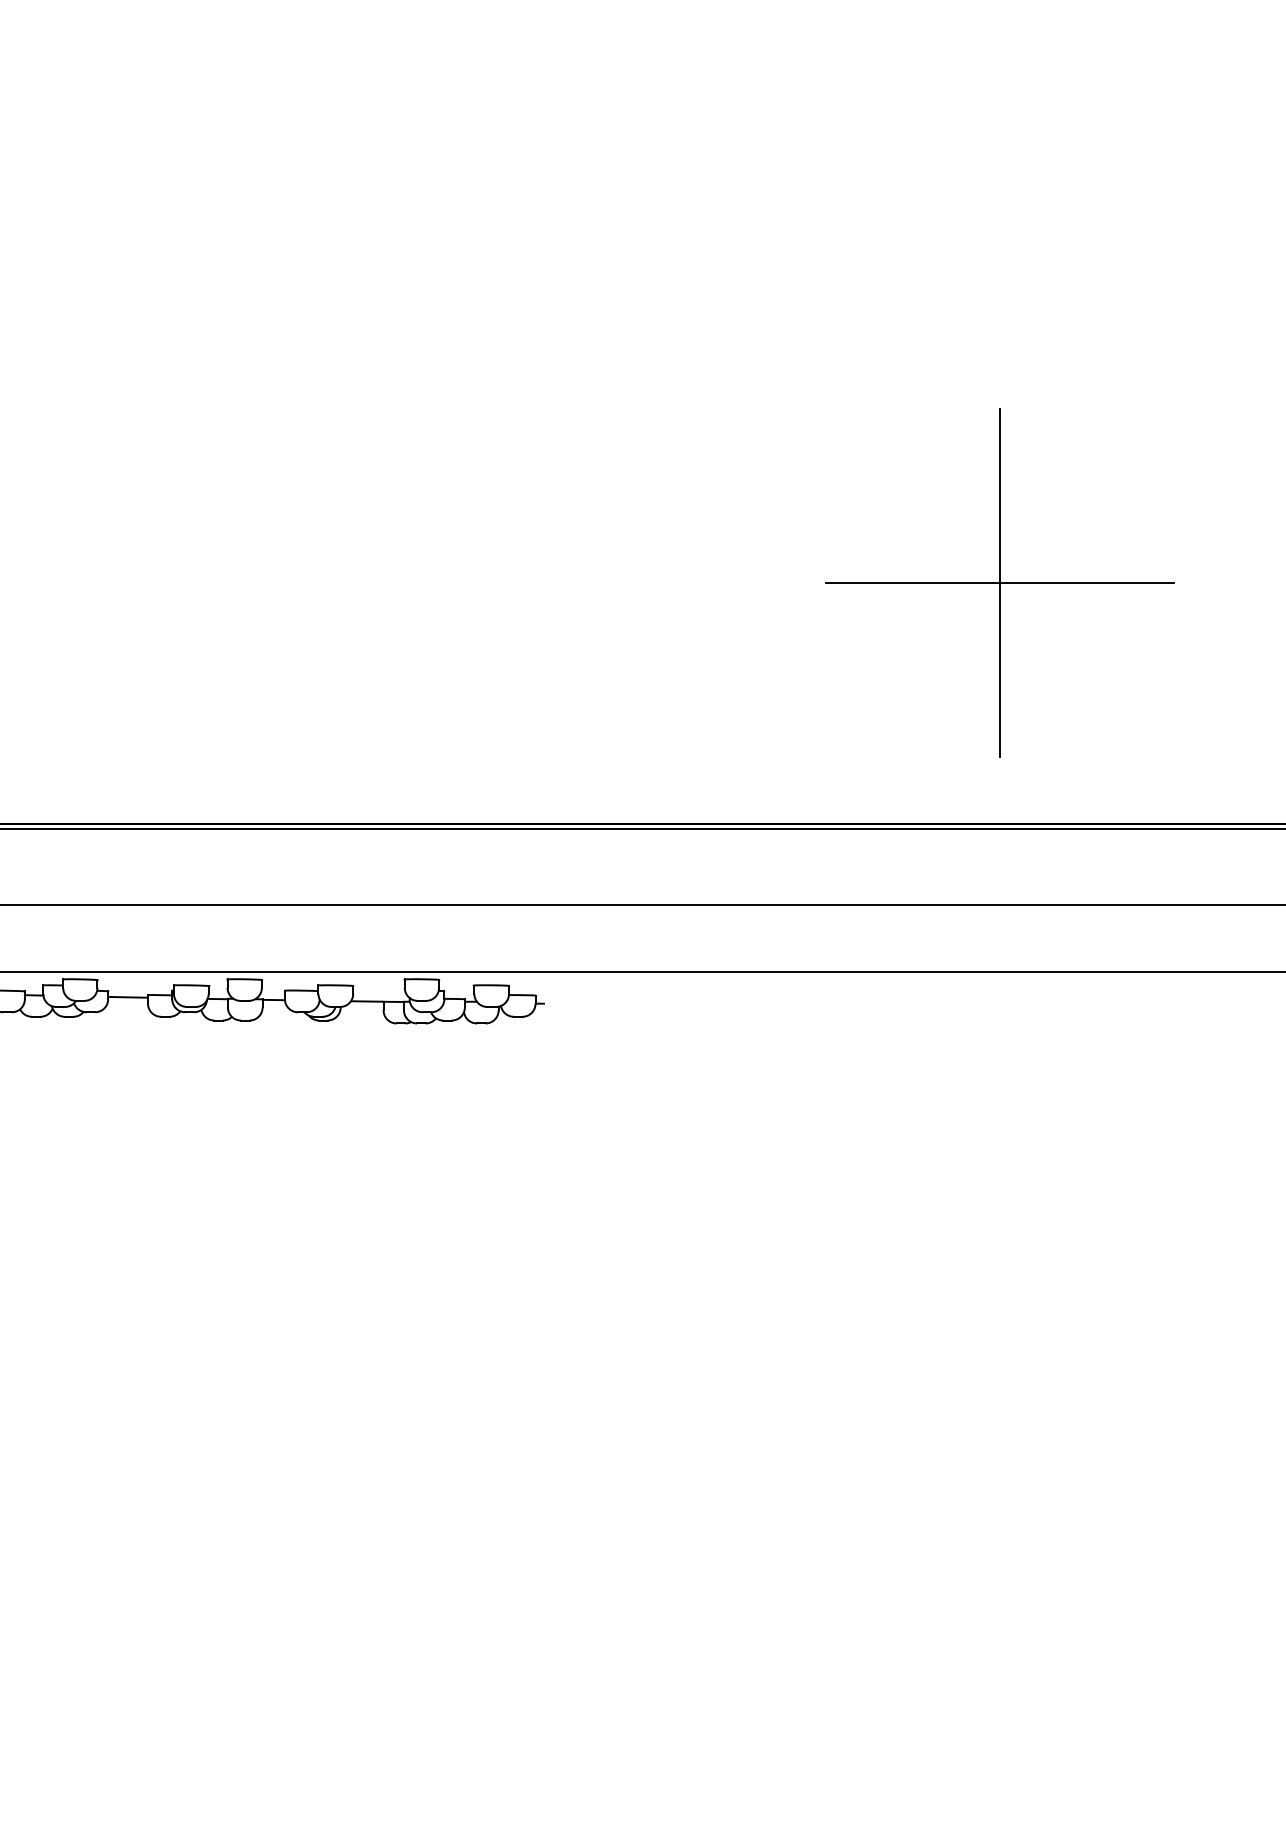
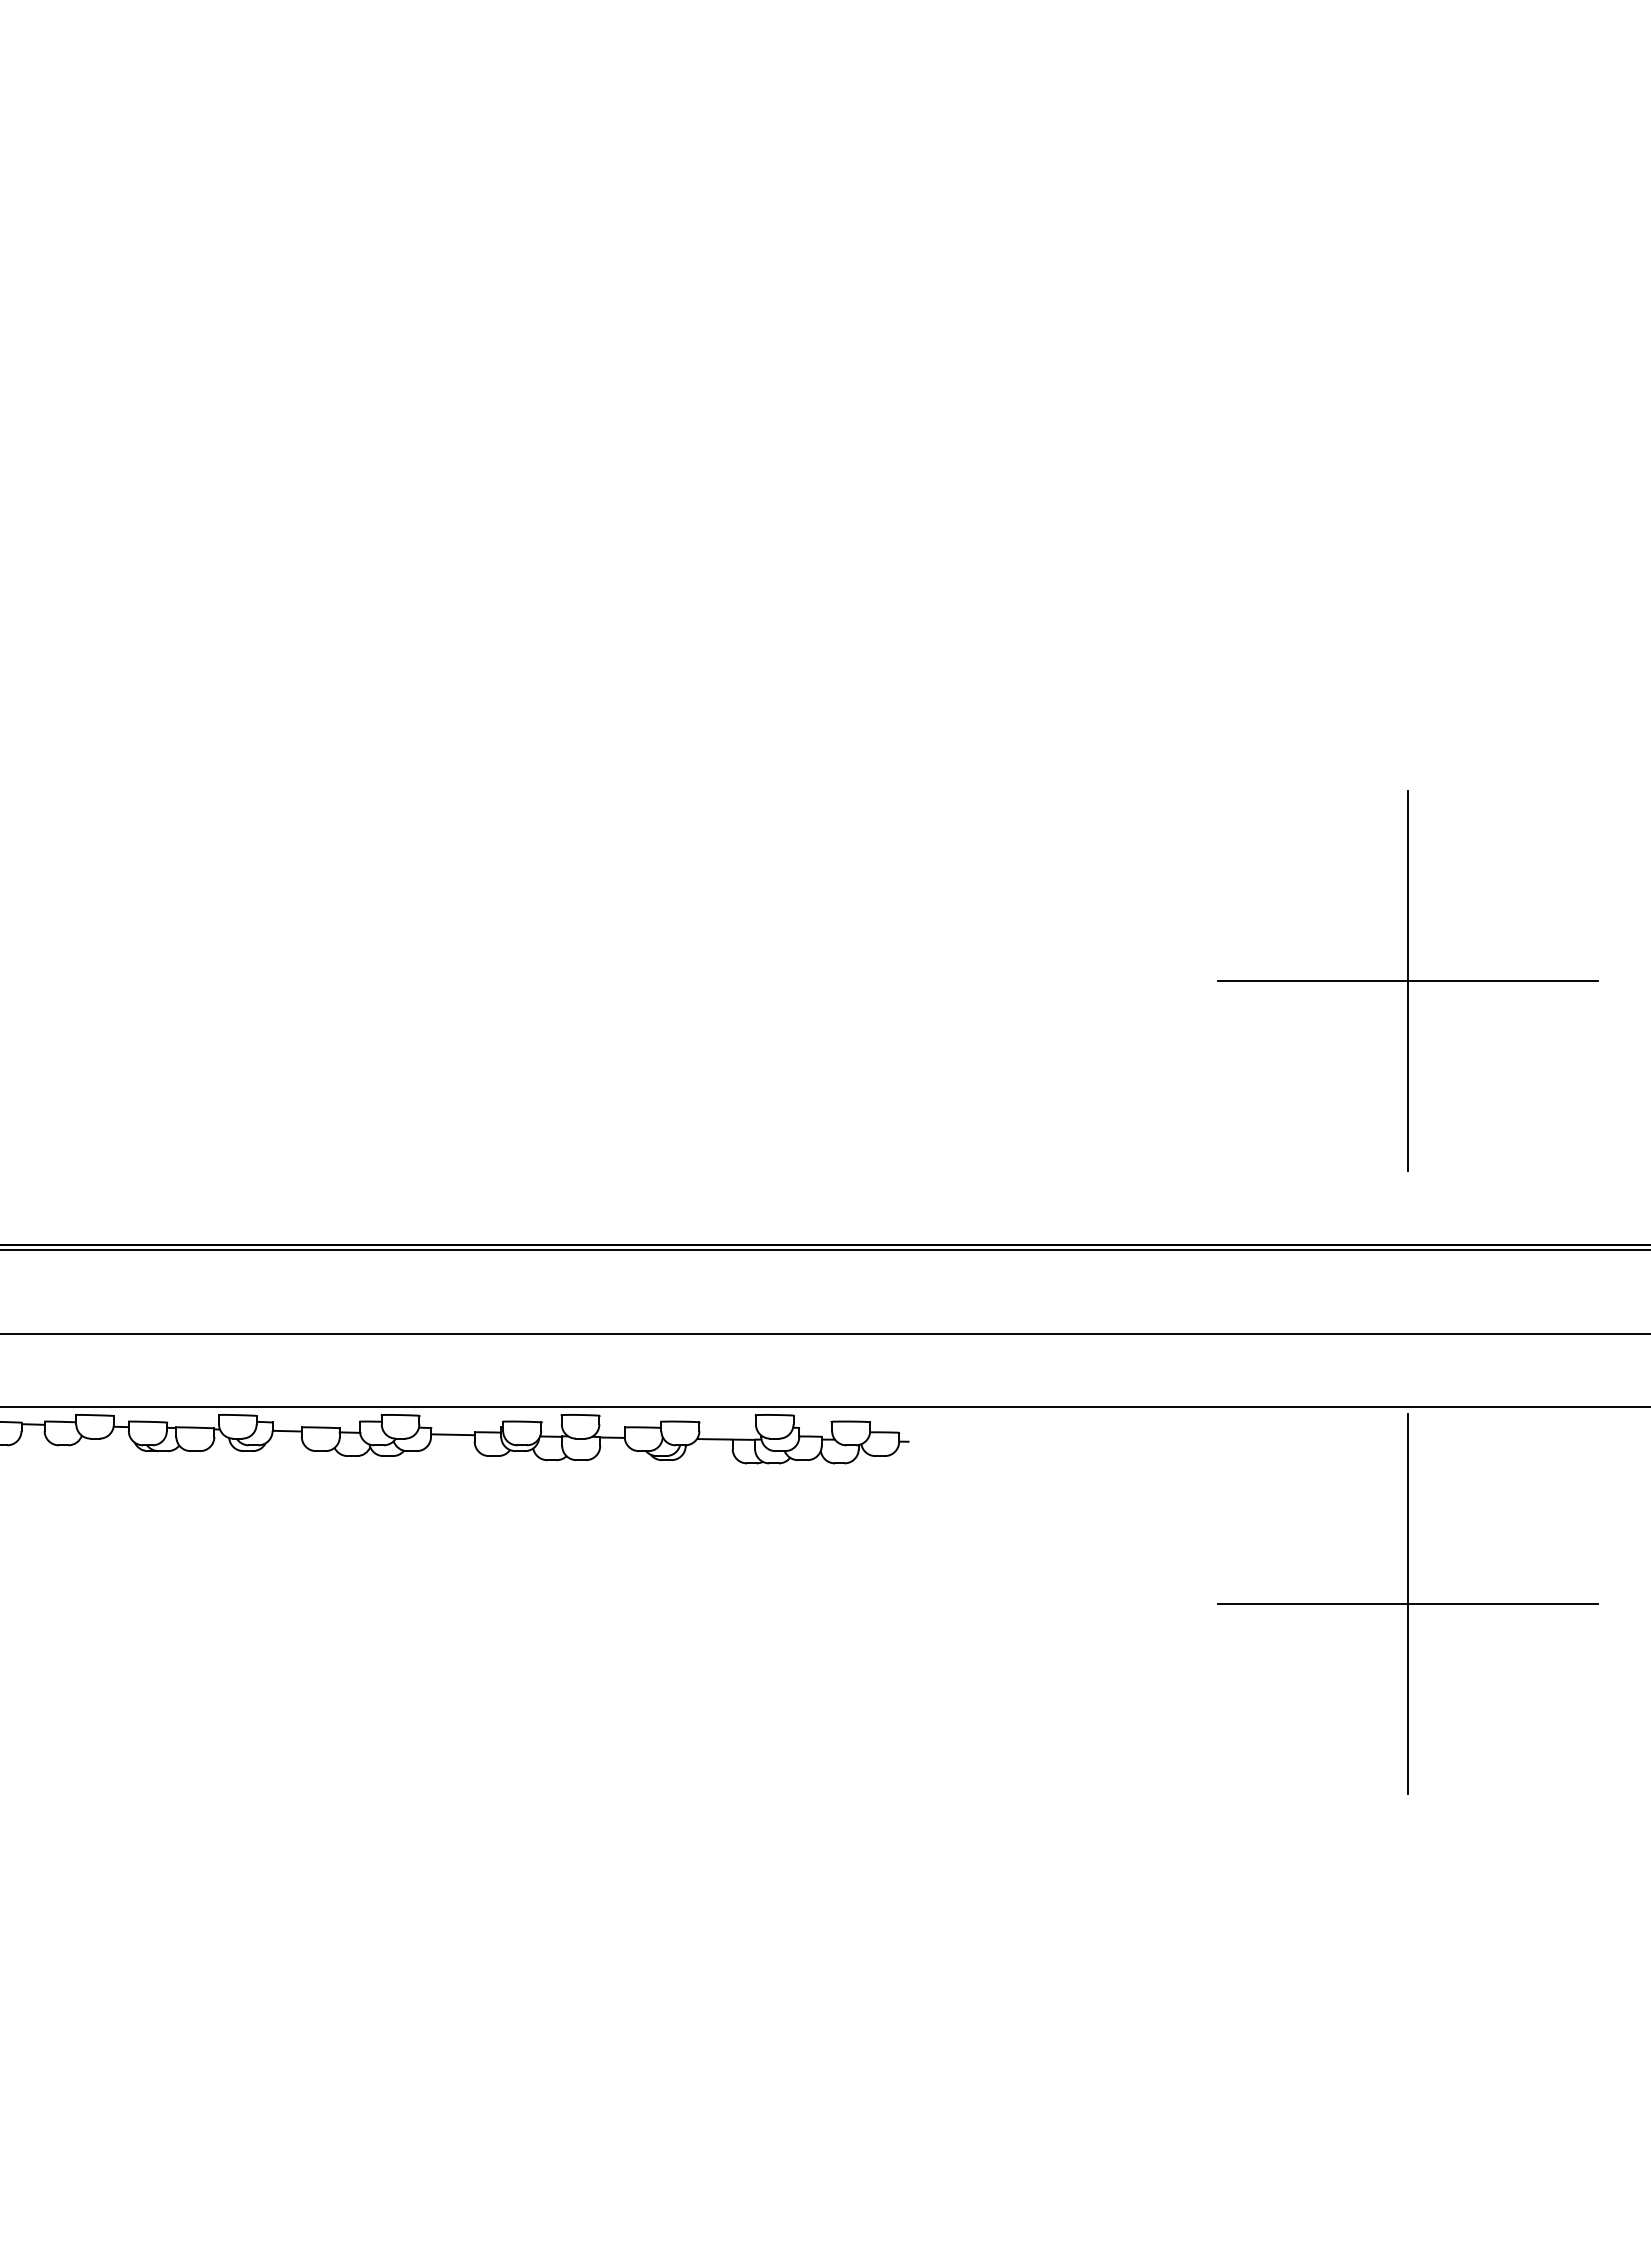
part: (999, 1151) -> (1407, 1603), added

